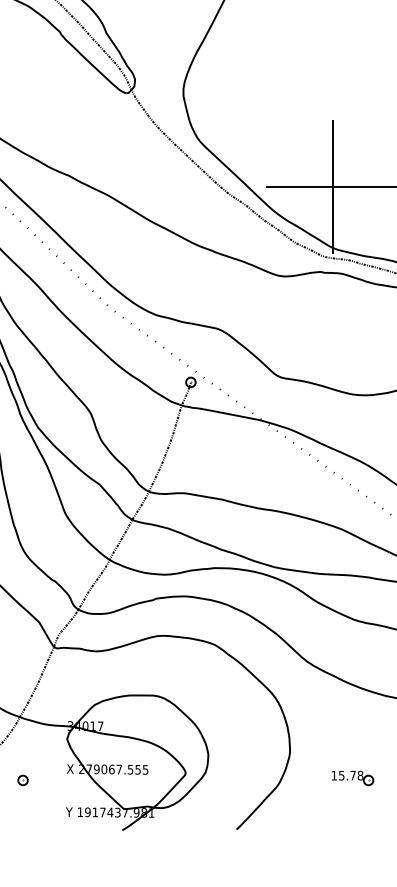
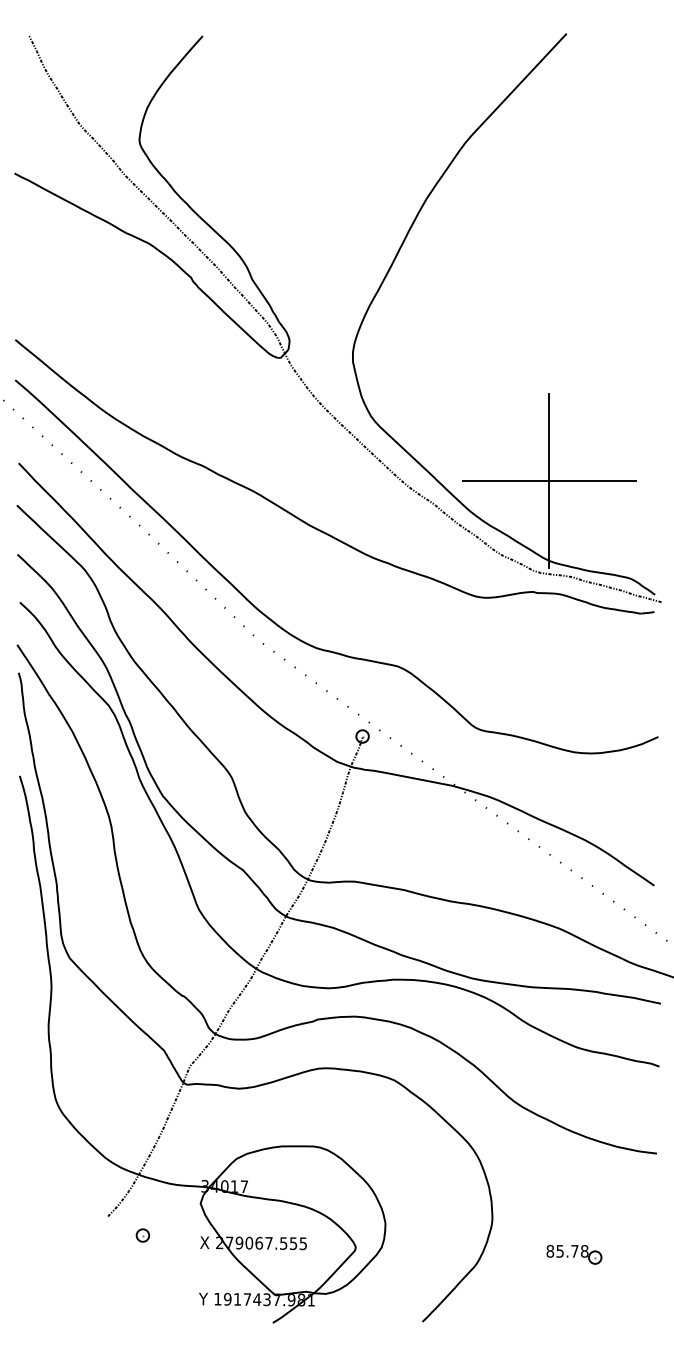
text: (334, 775) -> (550, 1250), 15.78 -> 85.78
part: (22, 780) -> (142, 1235), moved

